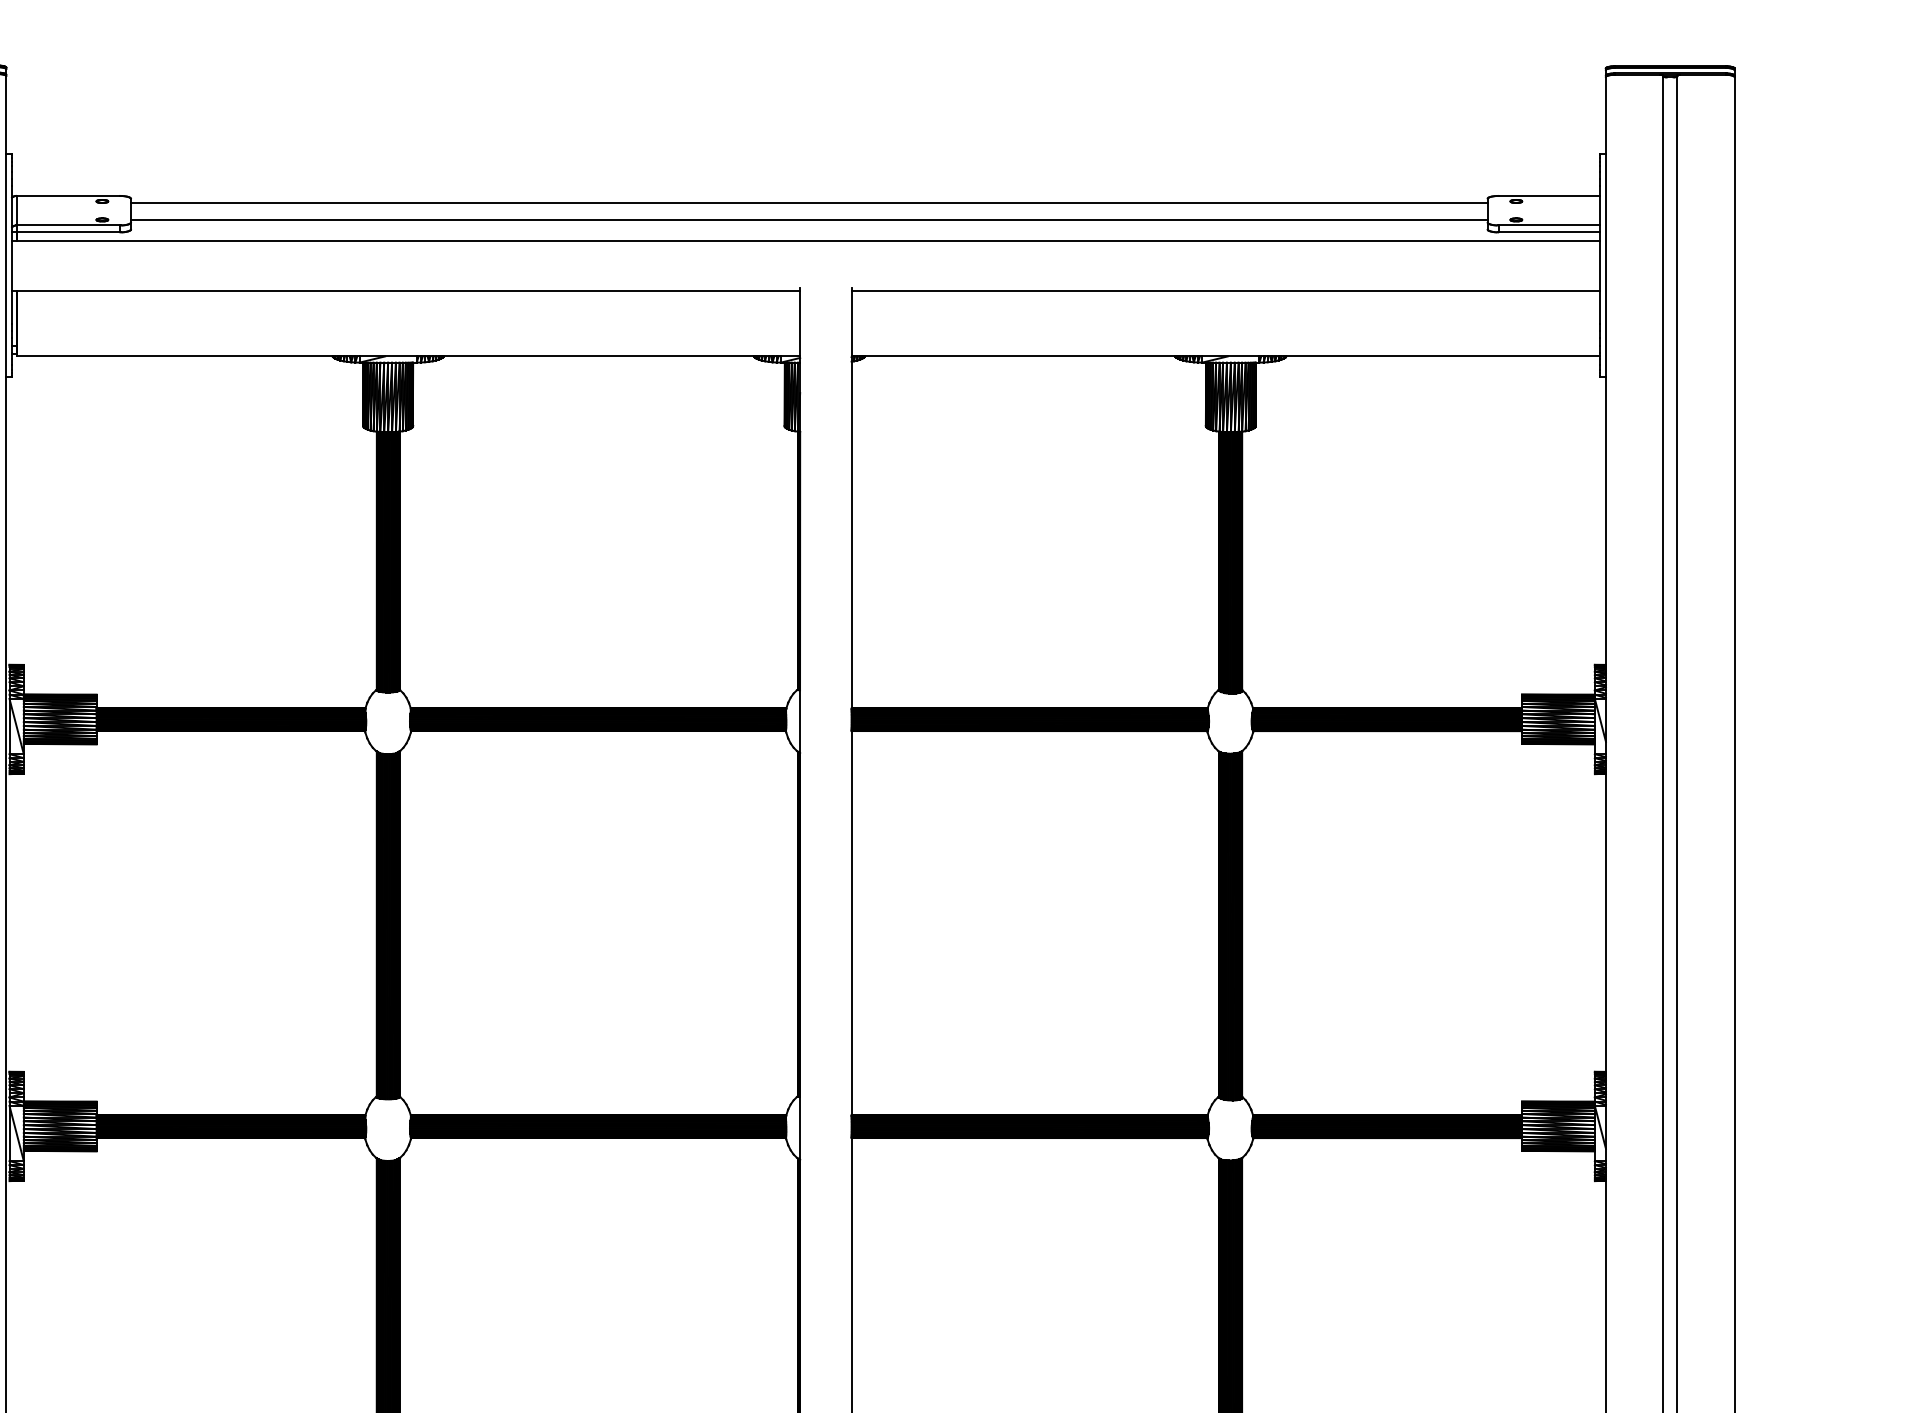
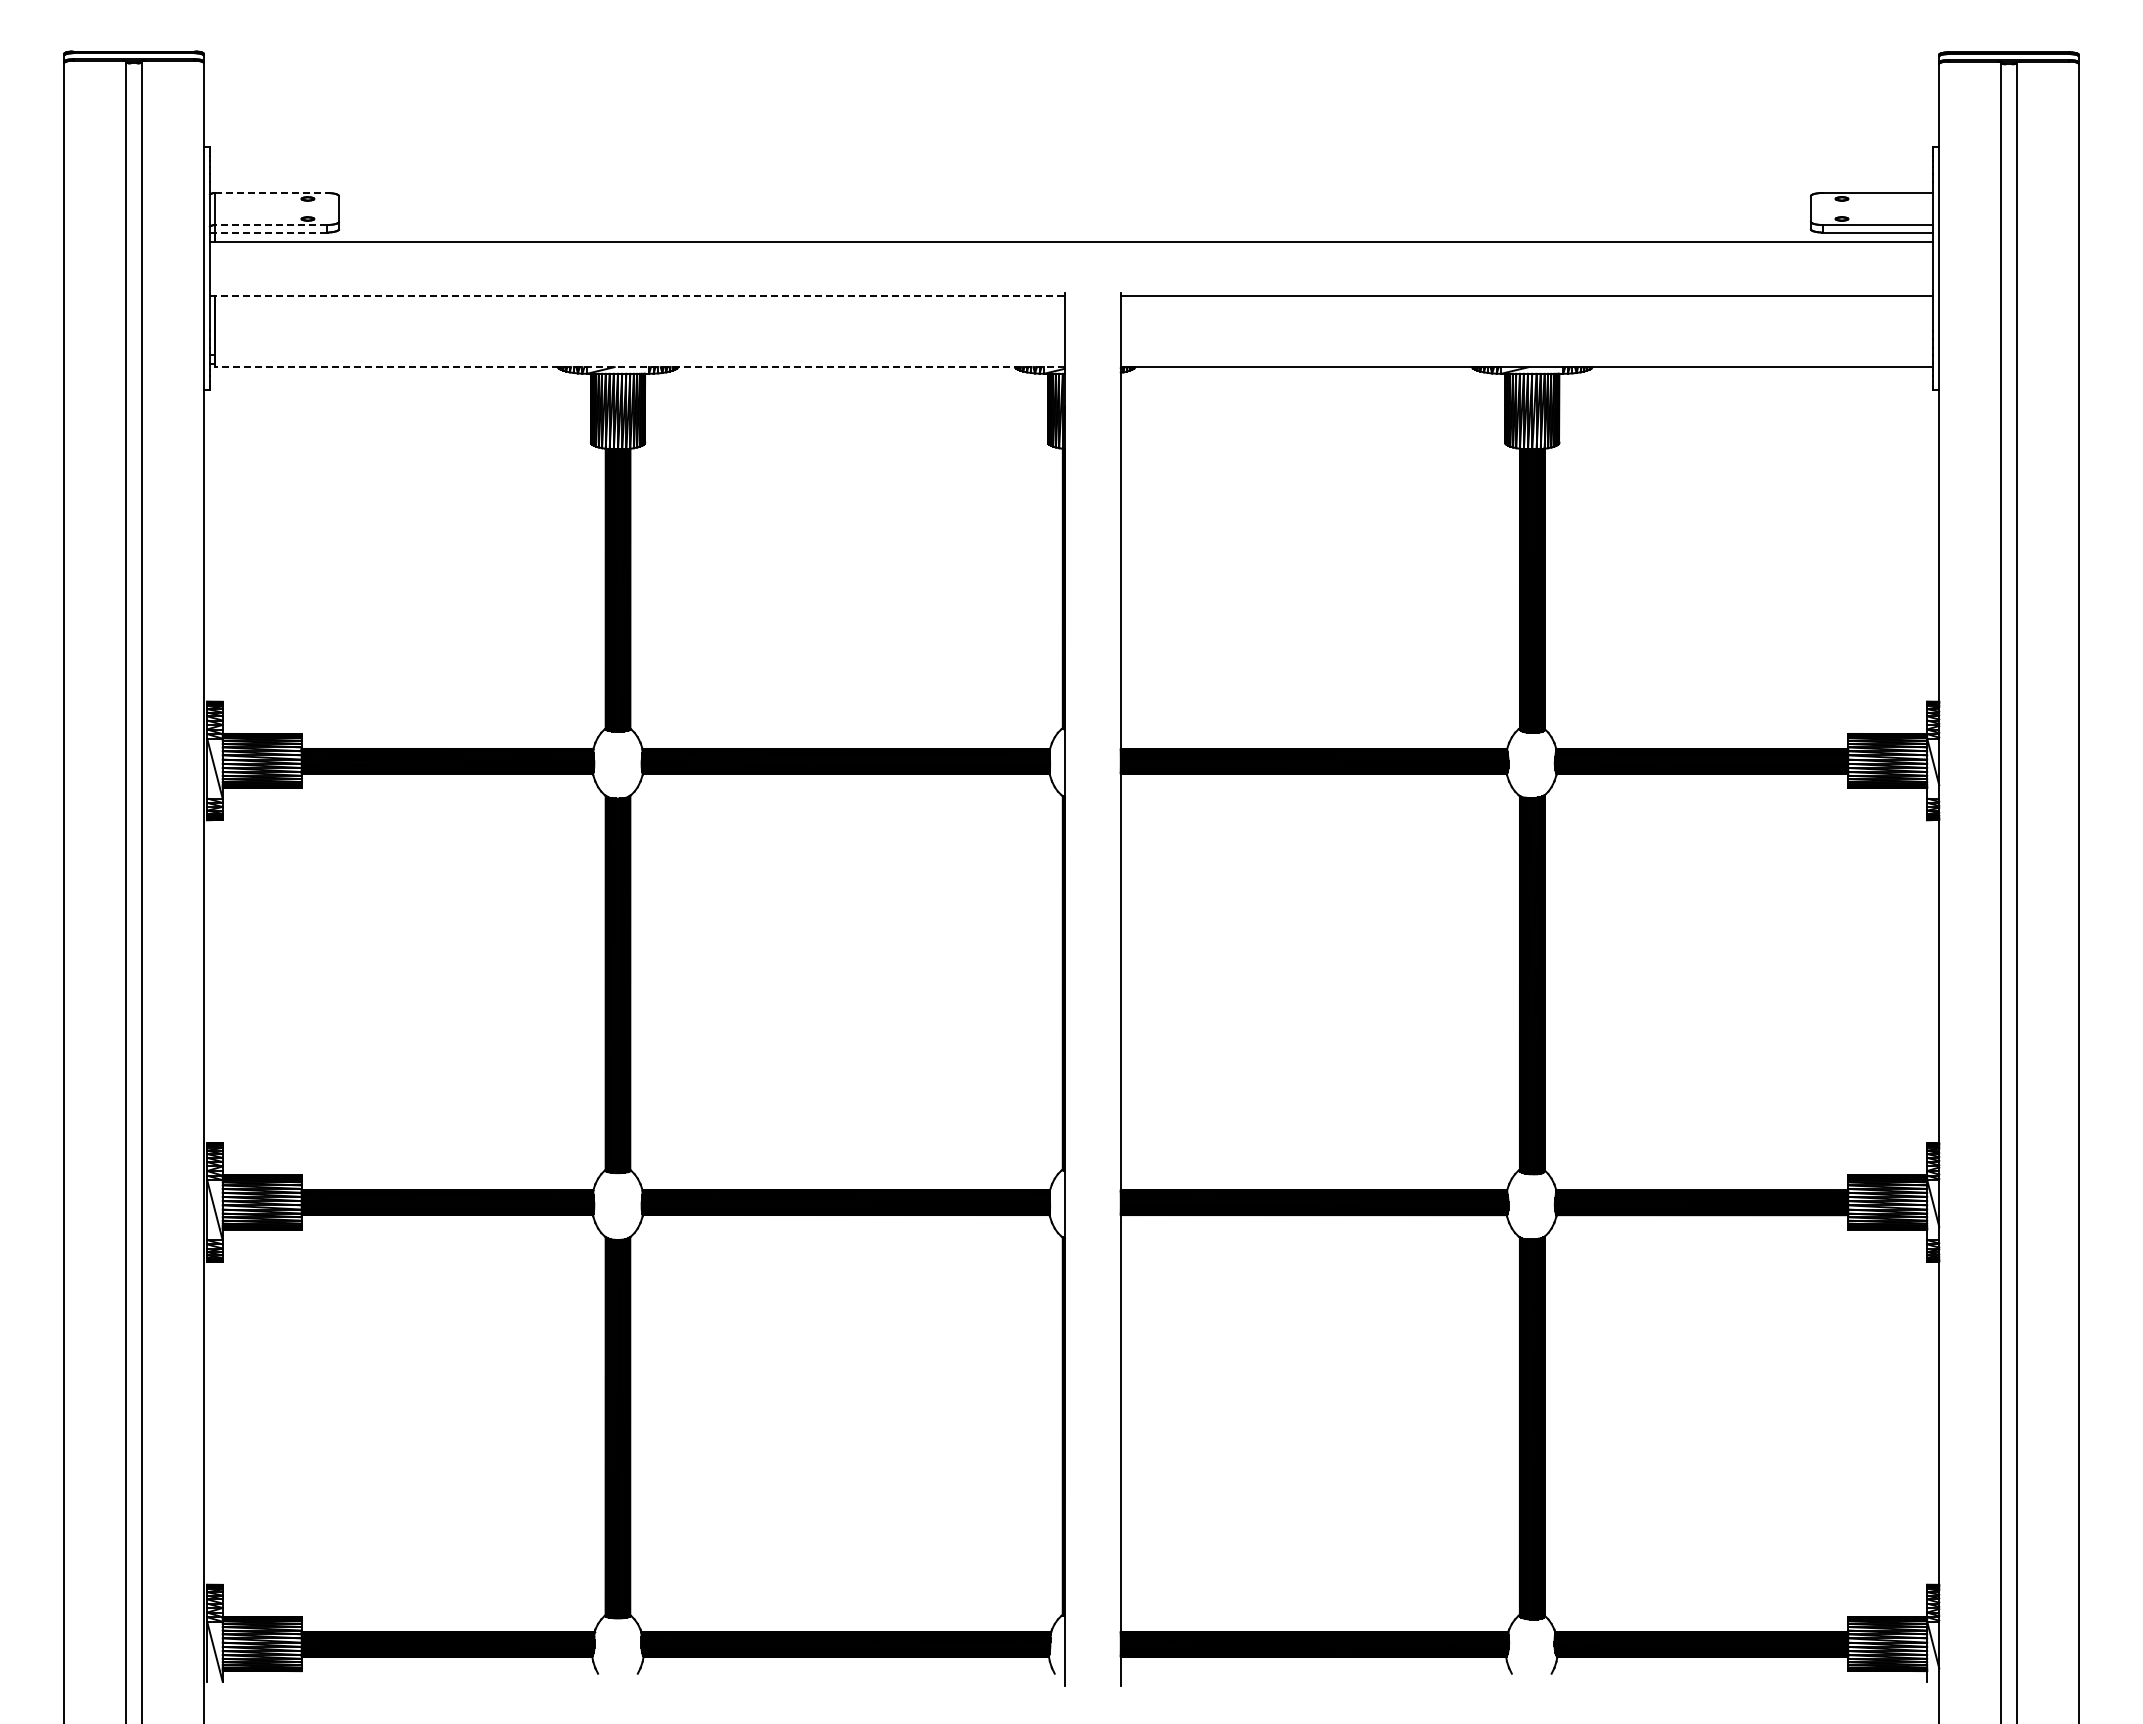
line: (67, 195) -> (270, 192), solid -> dashed
line: (808, 202) -> (1074, 200), removed
line: (808, 220) -> (1074, 219), removed
line: (67, 225) -> (270, 225), solid -> dashed
line: (67, 232) -> (270, 232), solid -> dashed
line: (406, 290) -> (637, 295), solid -> dashed
line: (408, 356) -> (640, 367), solid -> dashed

